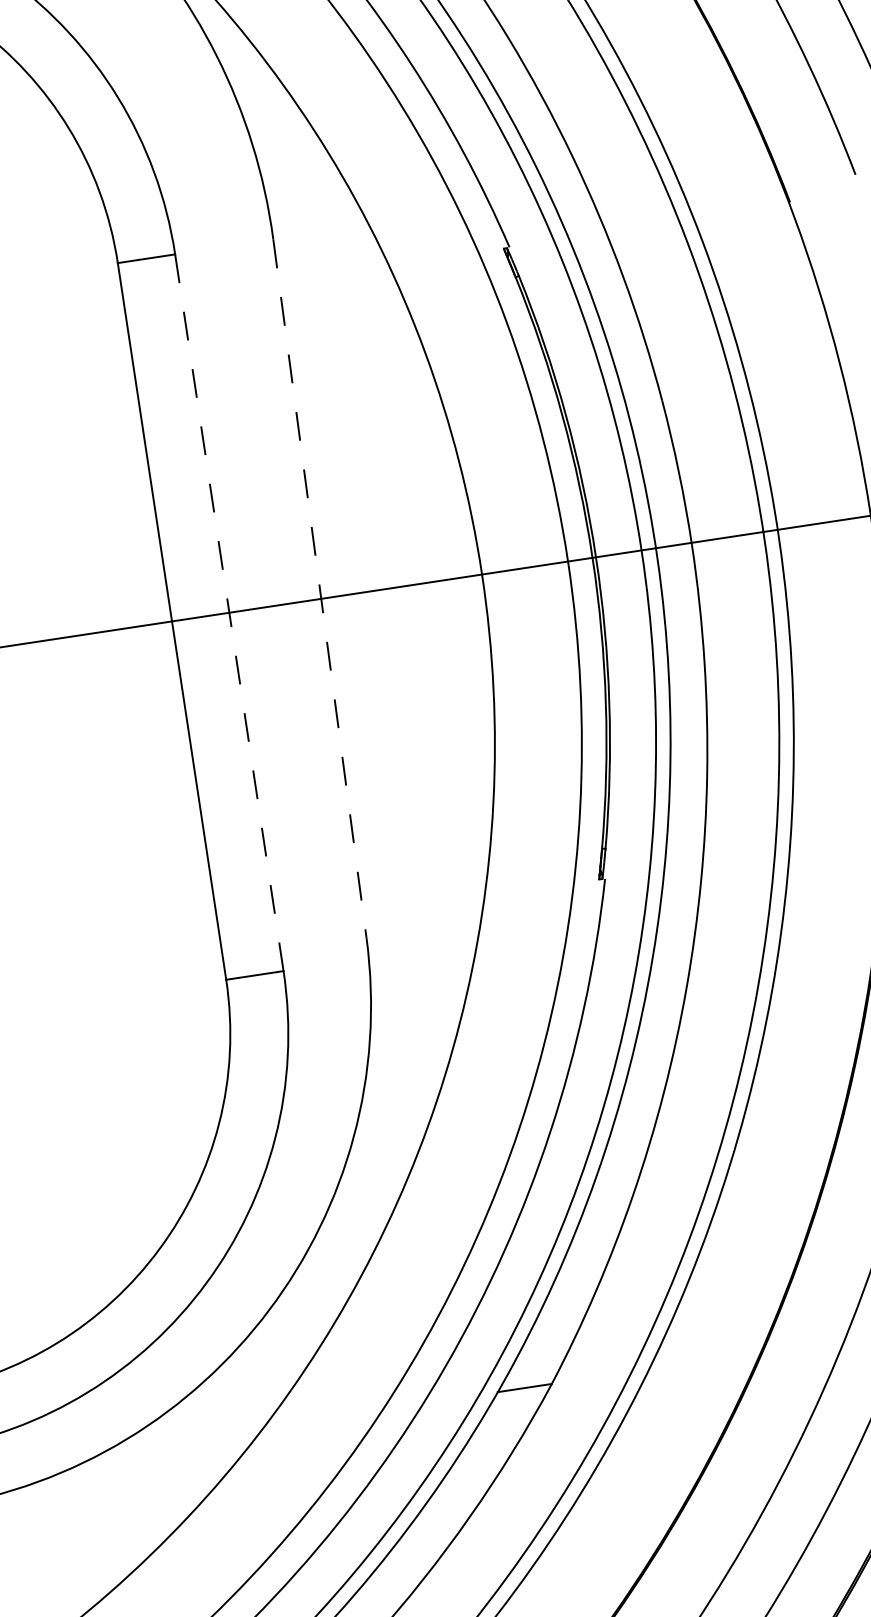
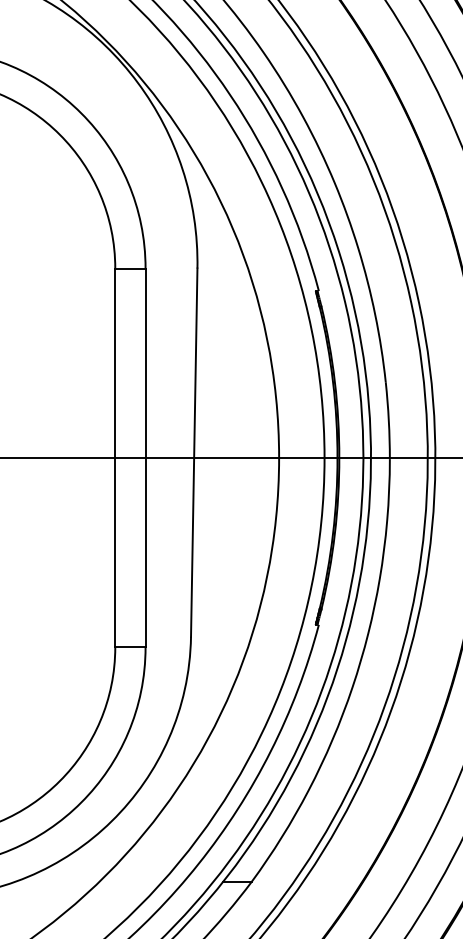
line: (320, 590) -> (194, 453), dashed -> solid
line: (229, 613) -> (145, 458), dashed -> solid

